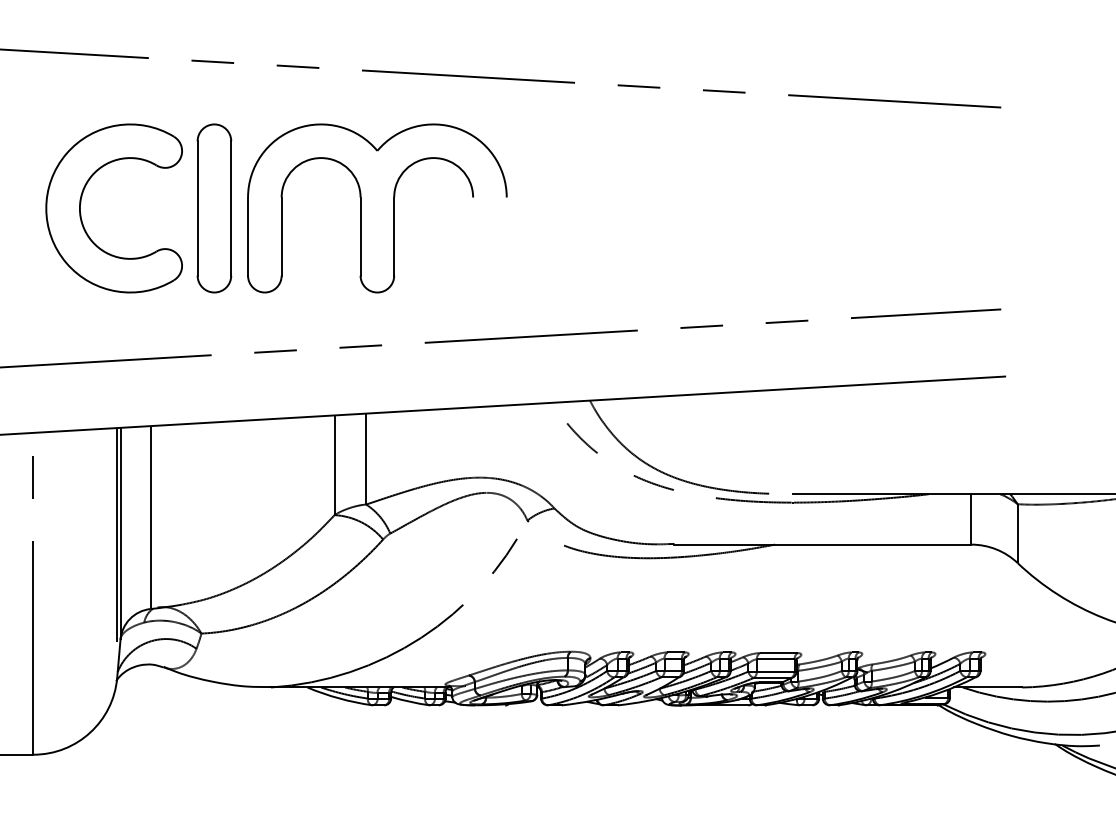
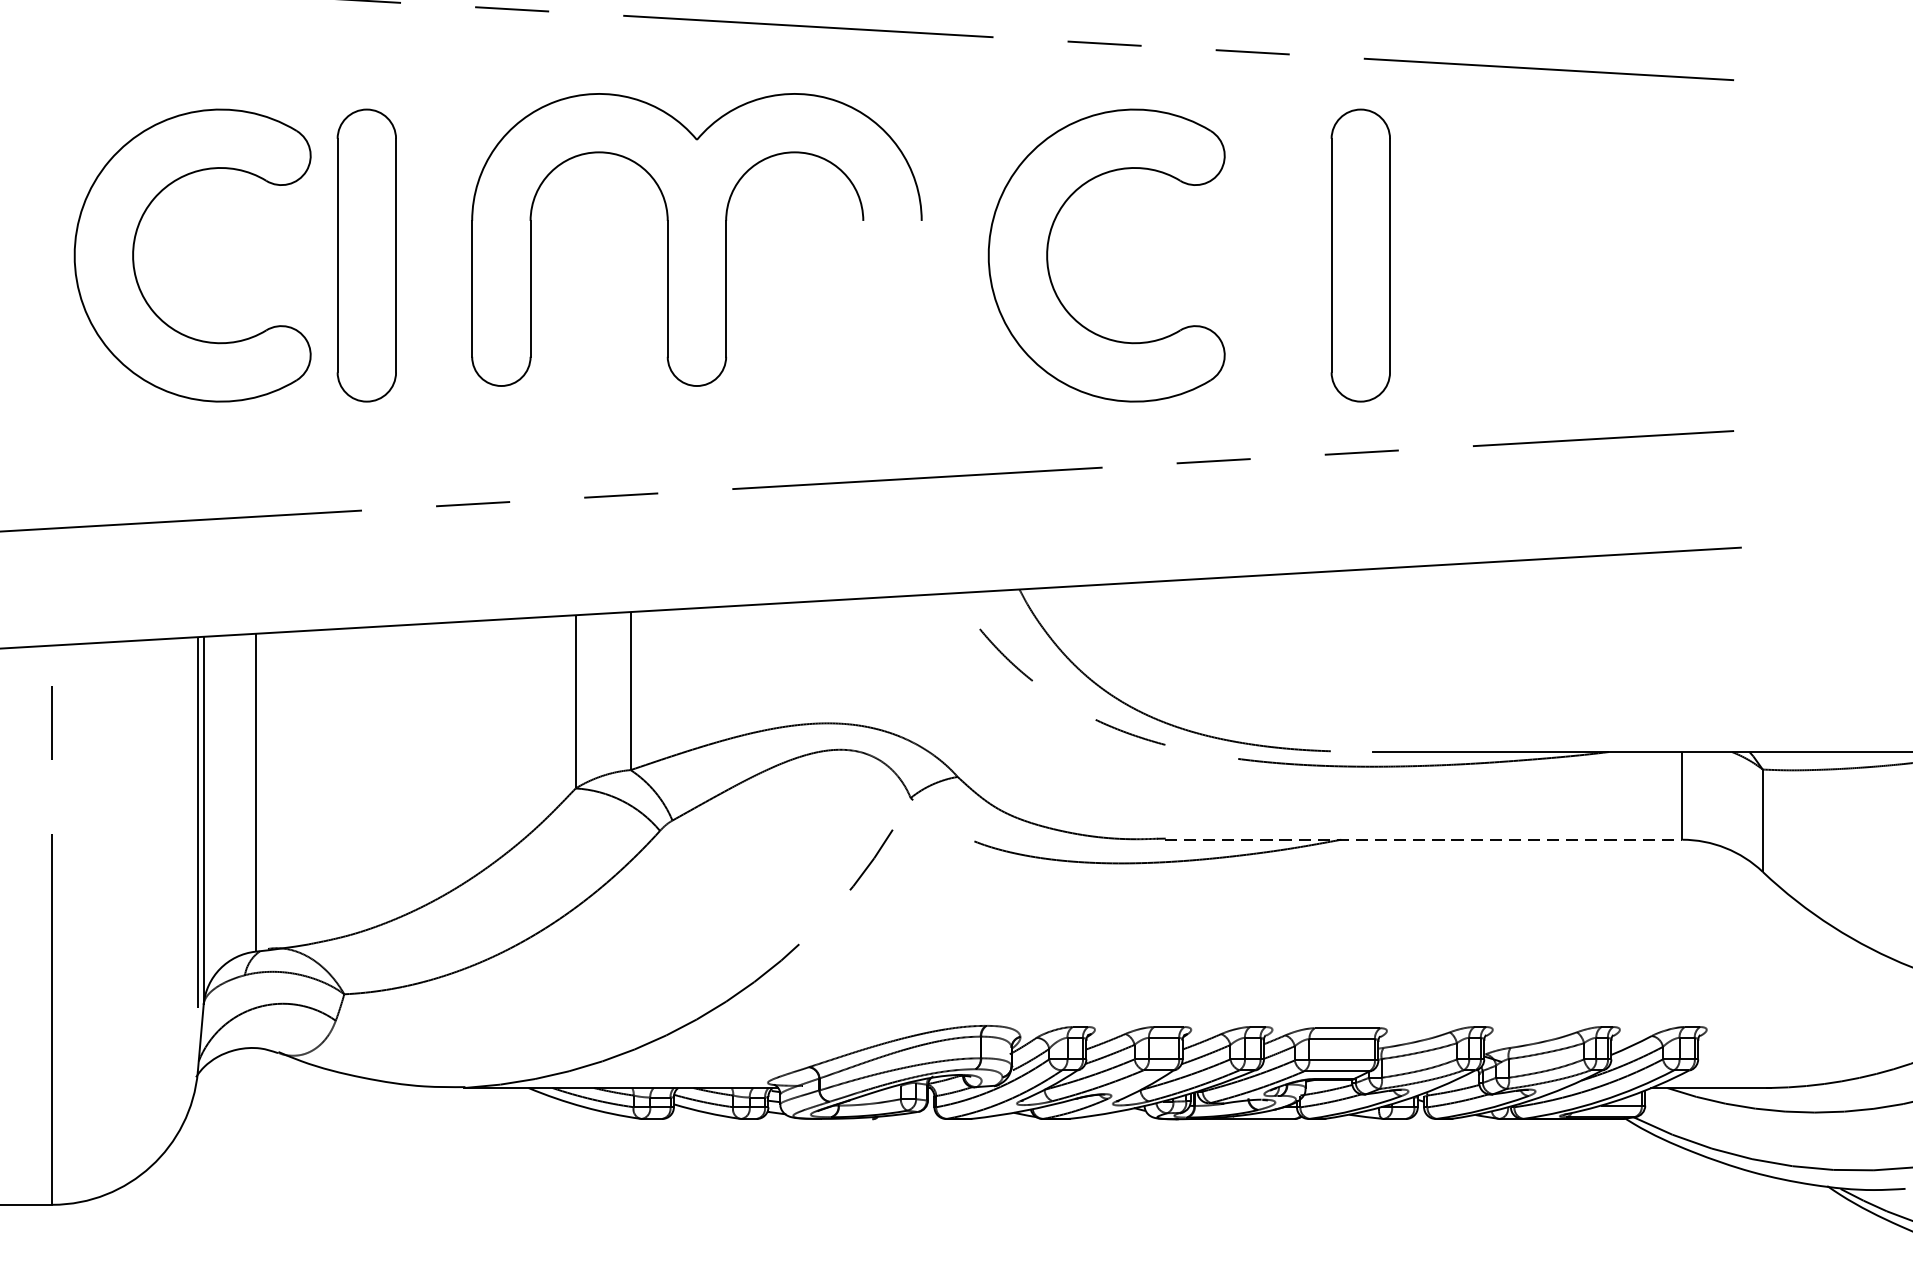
part: (607, 203) -> (1049, 246), added
part: (361, 208) -> (669, 239), moved
part: (786, 208) -> (1360, 255), added
line: (822, 544) -> (1423, 839), solid -> dashed

